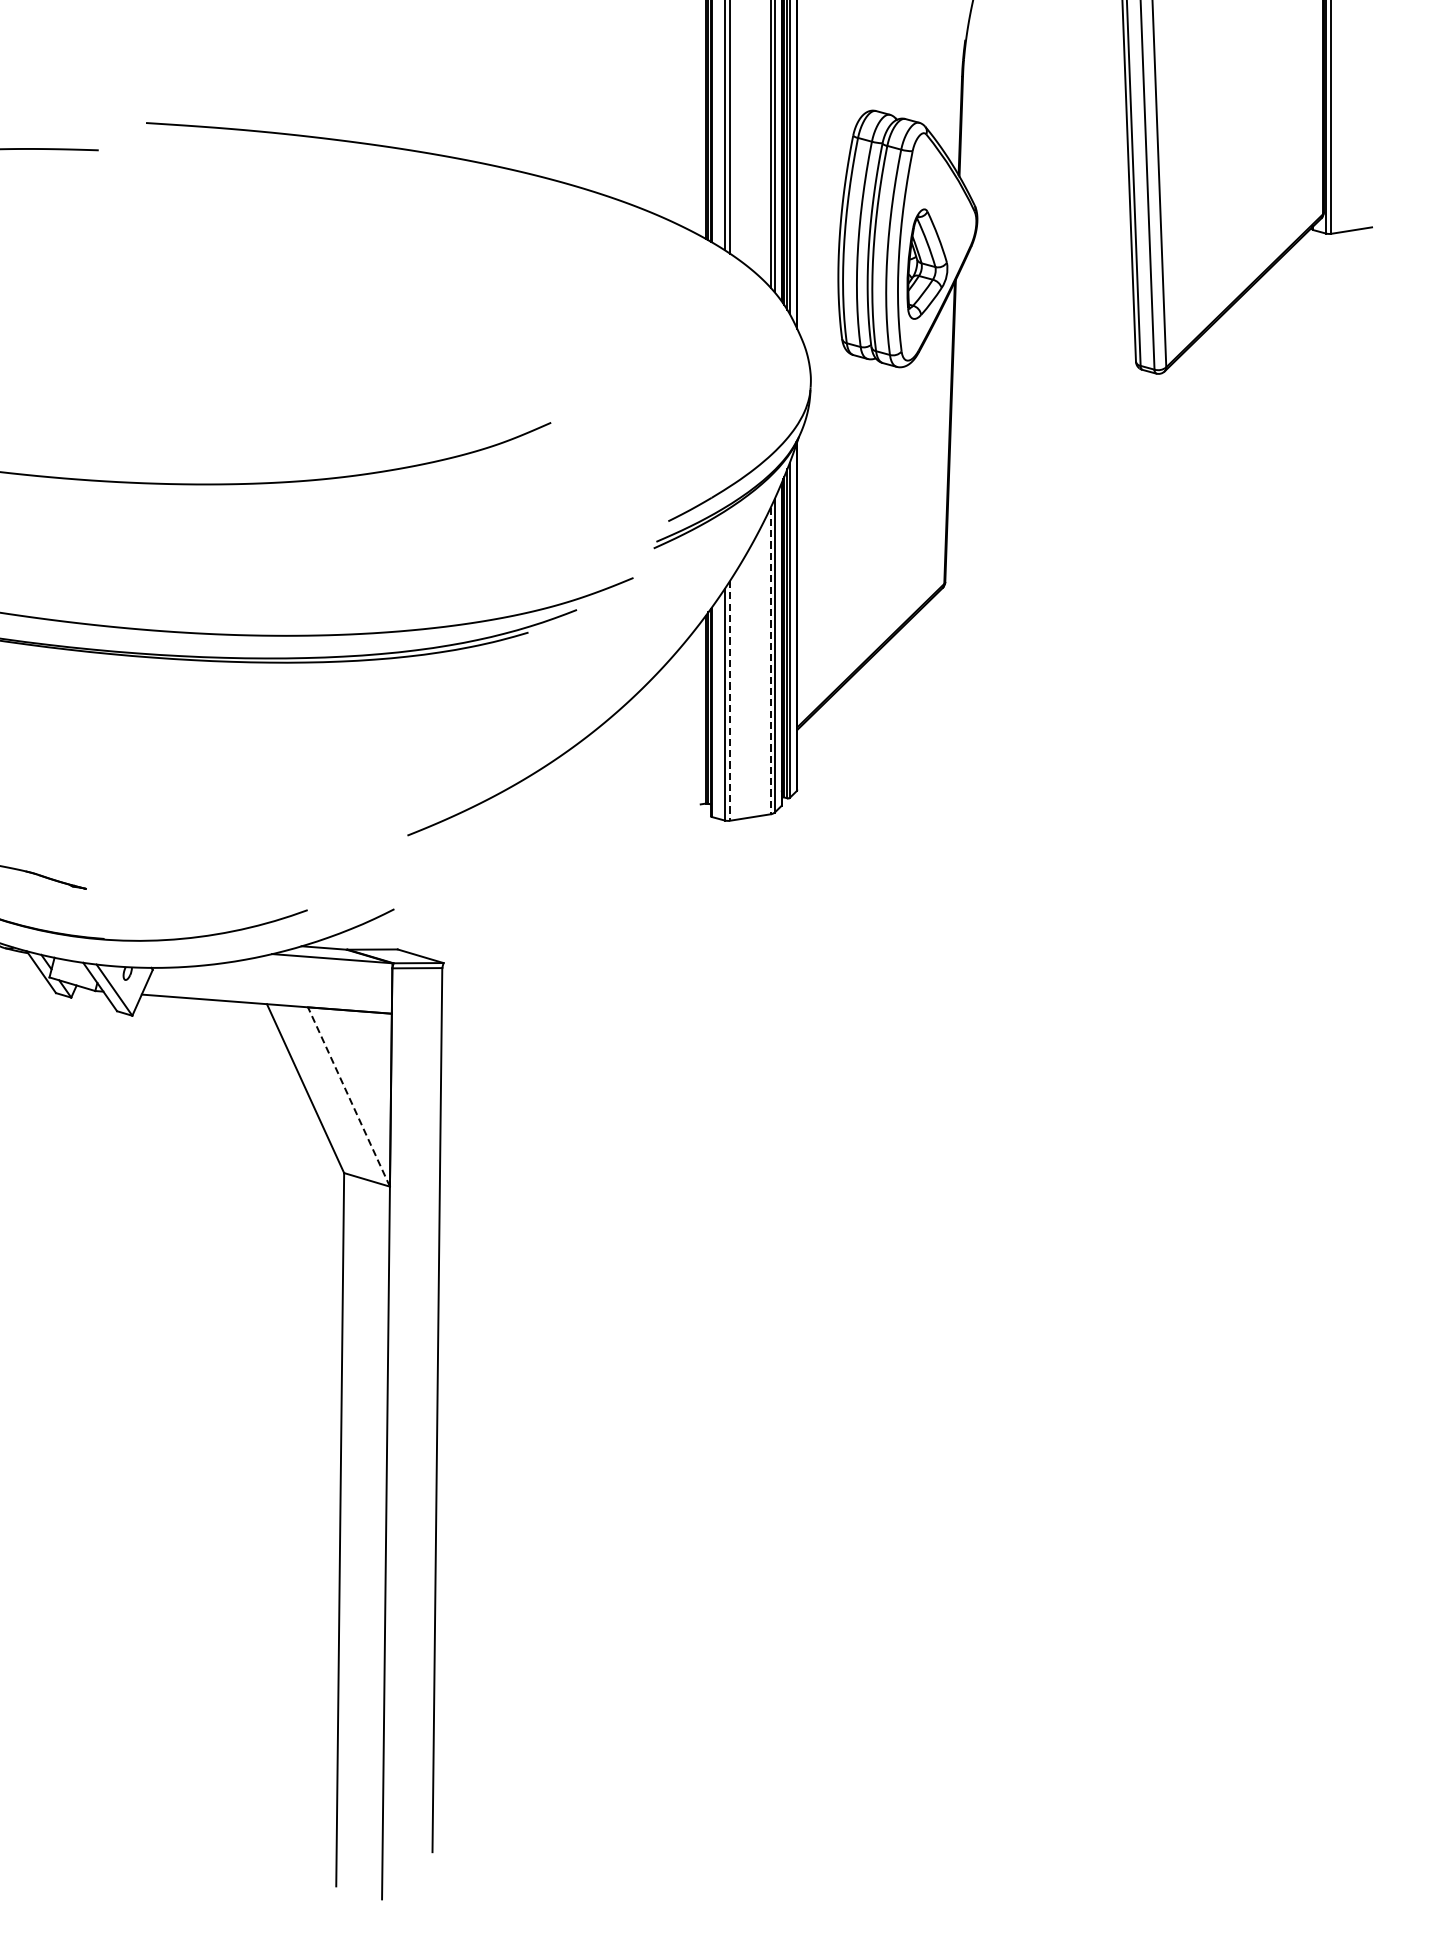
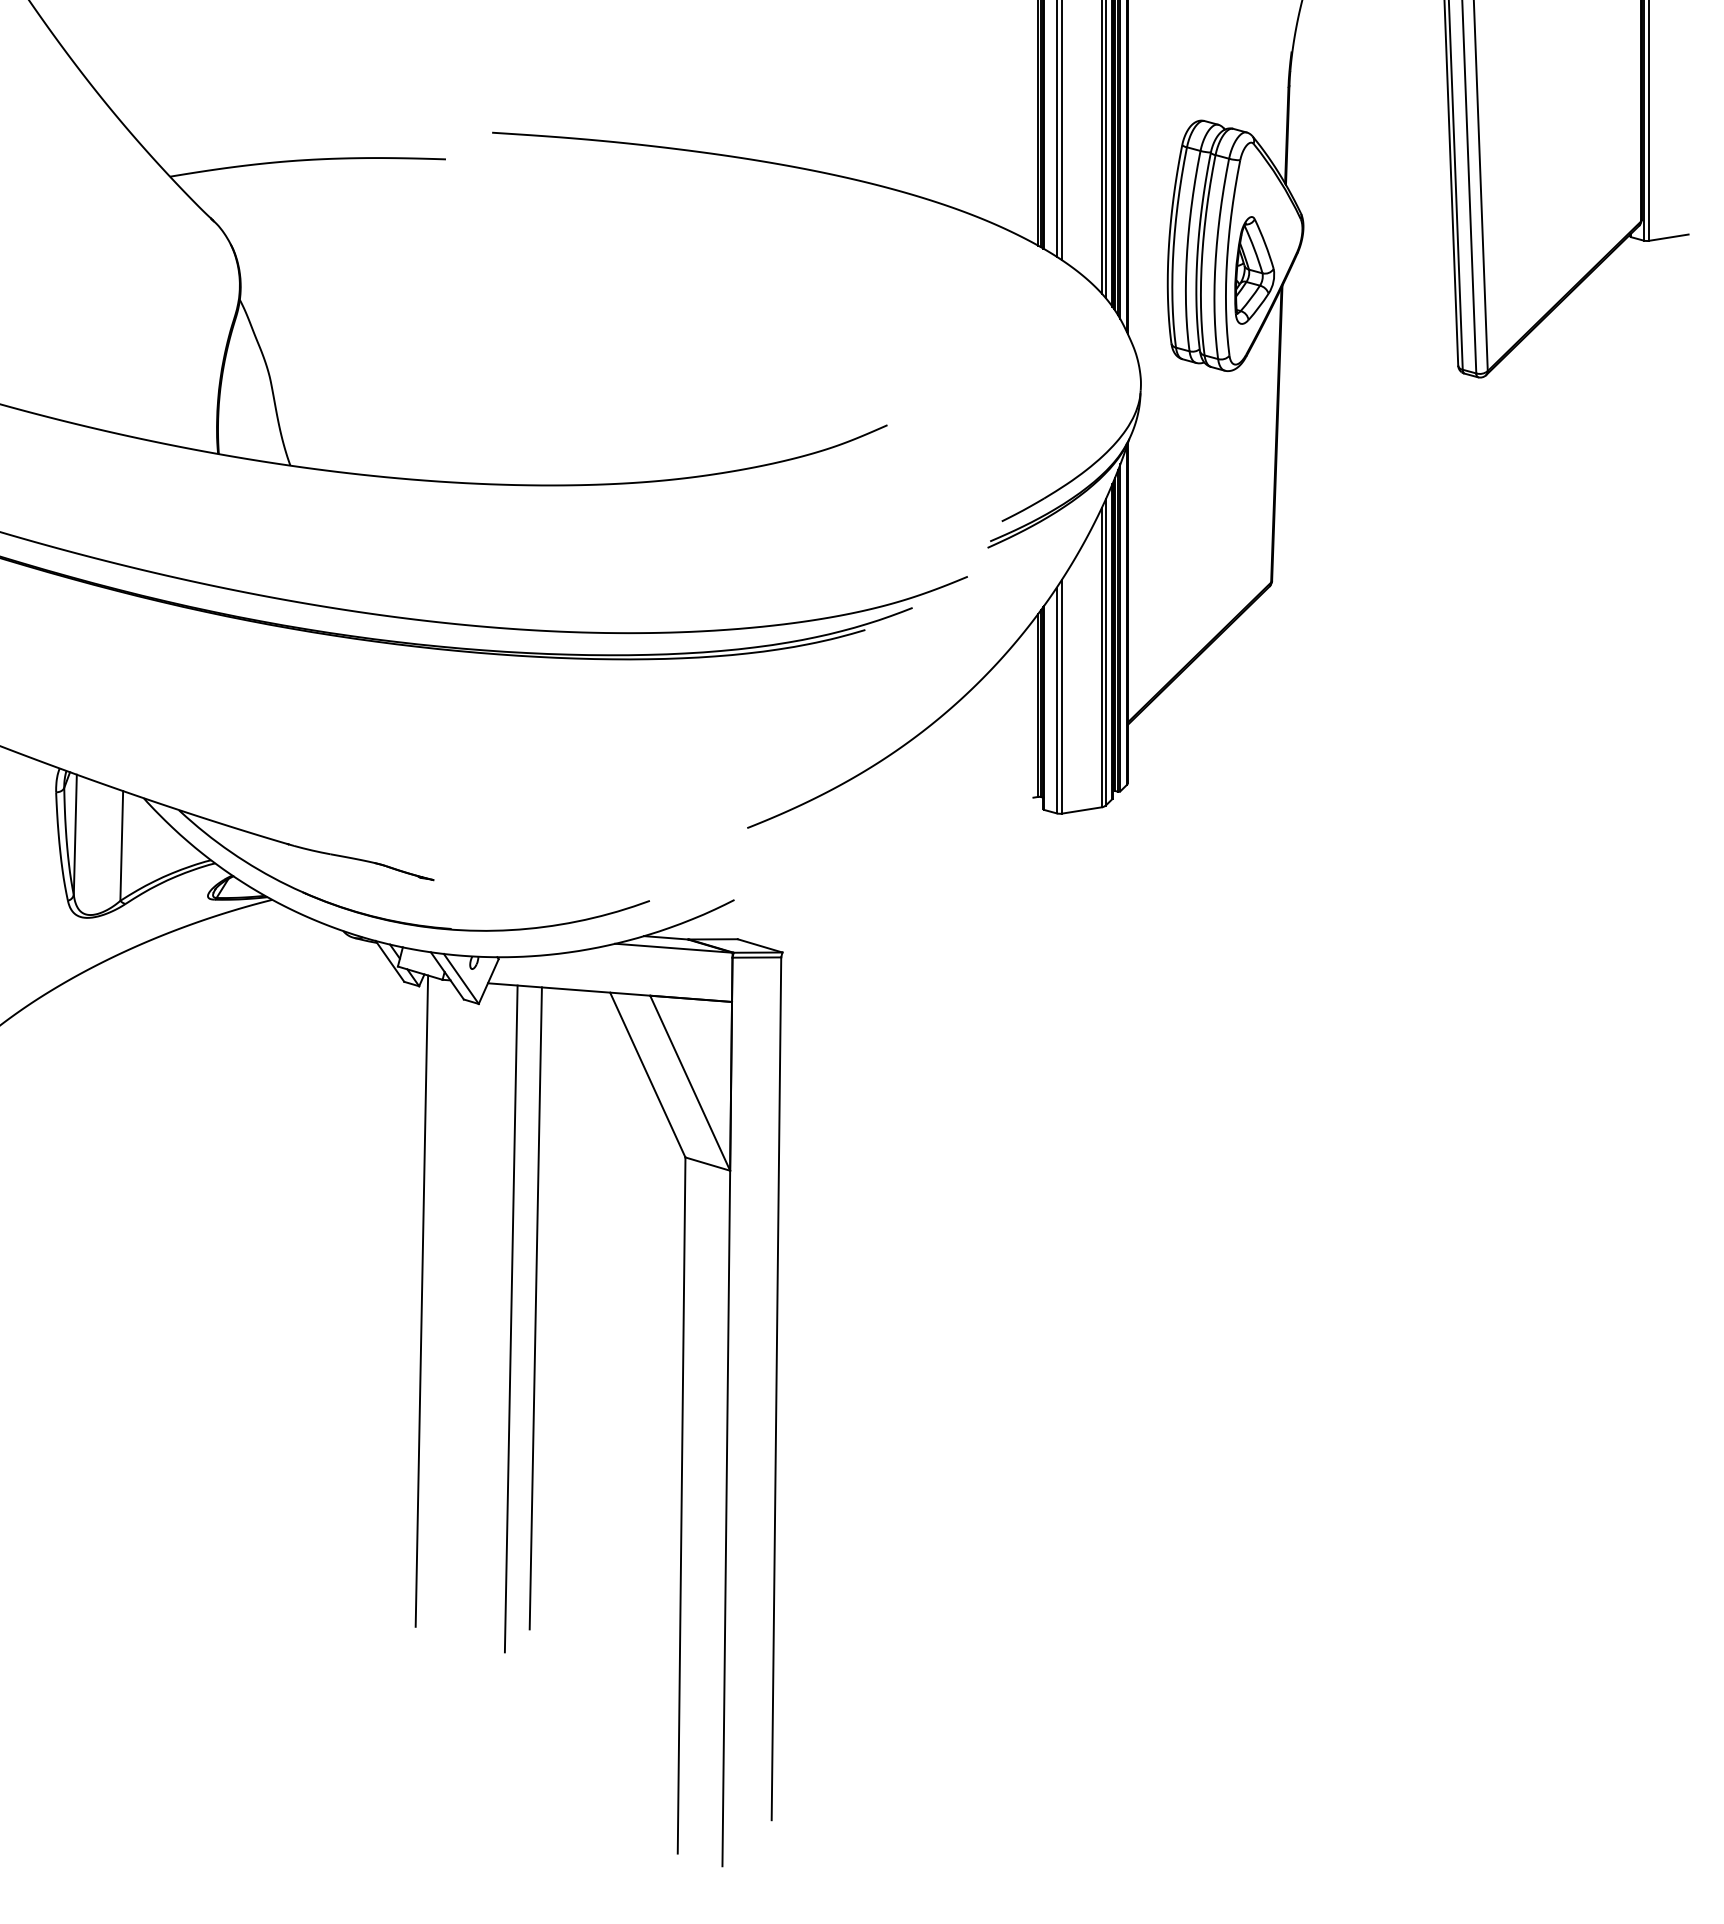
line: (770, 660) -> (1101, 657), dashed -> solid
line: (730, 700) -> (1062, 696), dashed -> solid
line: (348, 1096) -> (689, 1082), dashed -> solid
line: (73, 1319) -> (421, 1300), added
line: (190, 1327) -> (535, 1308), added
line: (164, 1338) -> (510, 1318), added

